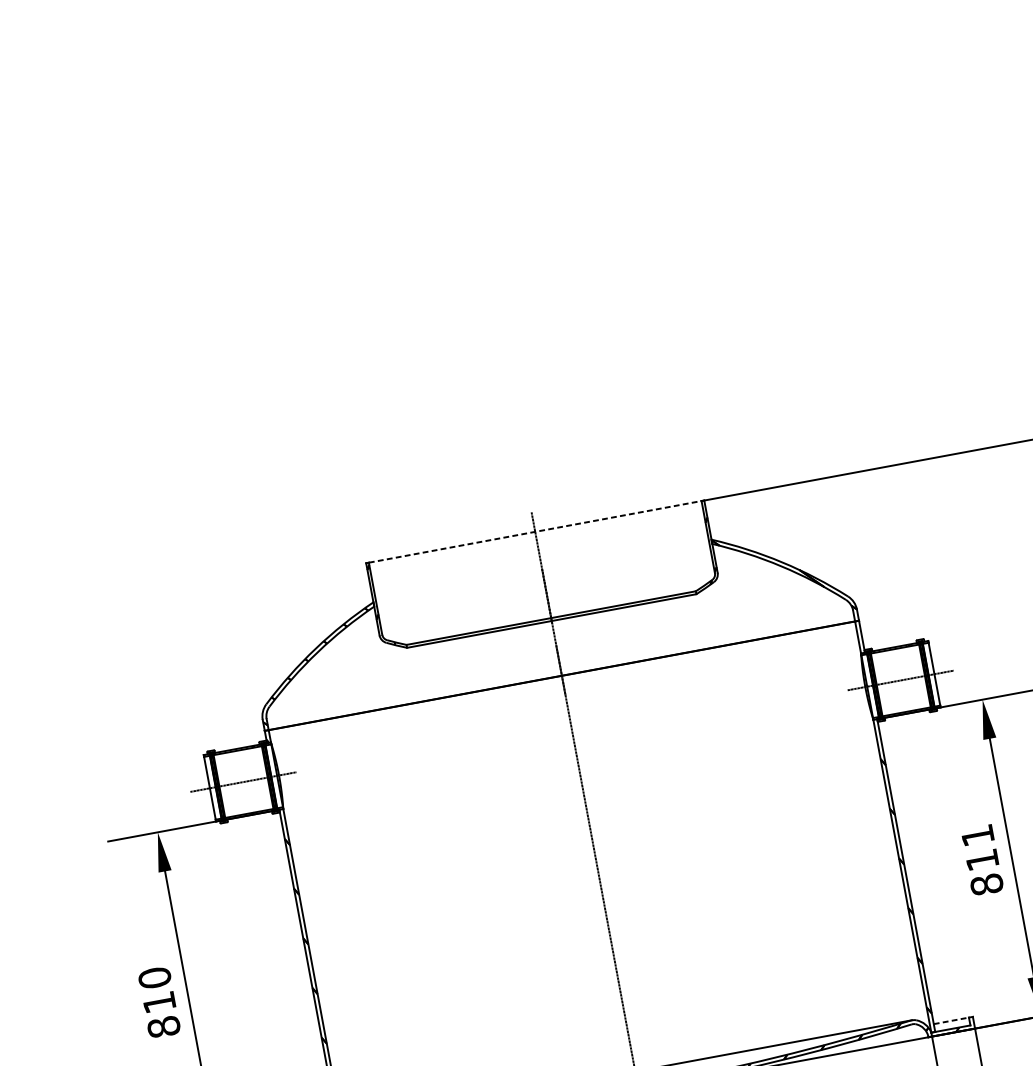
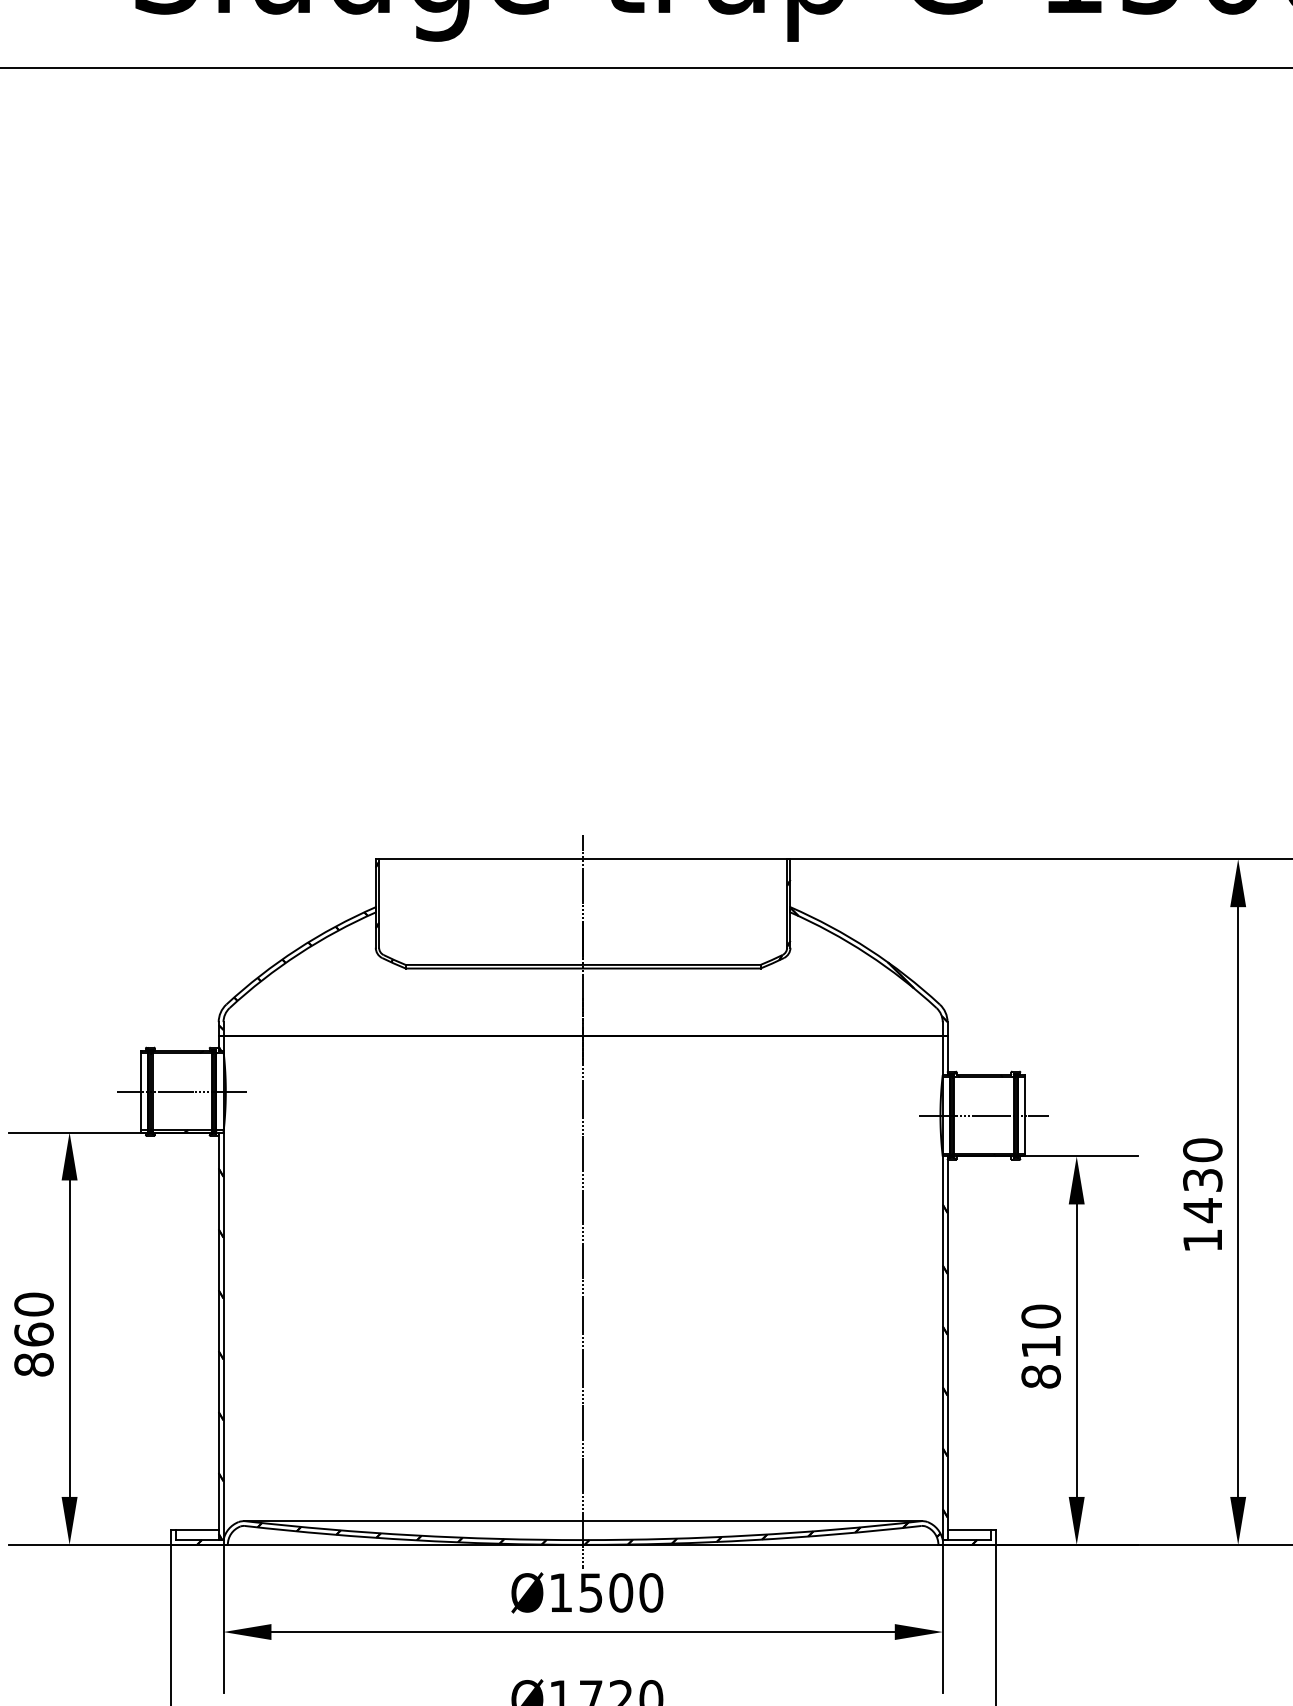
line: (535, 532) -> (583, 859), dashed -> solid
text: (978, 835) -> (1041, 1316), 811 -> 810
text: (158, 1002) -> (33, 1334), 810 -> 860
line: (951, 1020) -> (969, 1530), dashed -> solid

